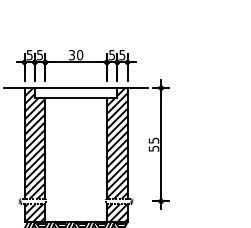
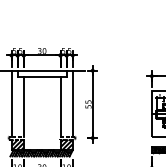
hatch: (34, 143) -> (17, 103), removed
hatch: (117, 143) -> (66, 103), removed

